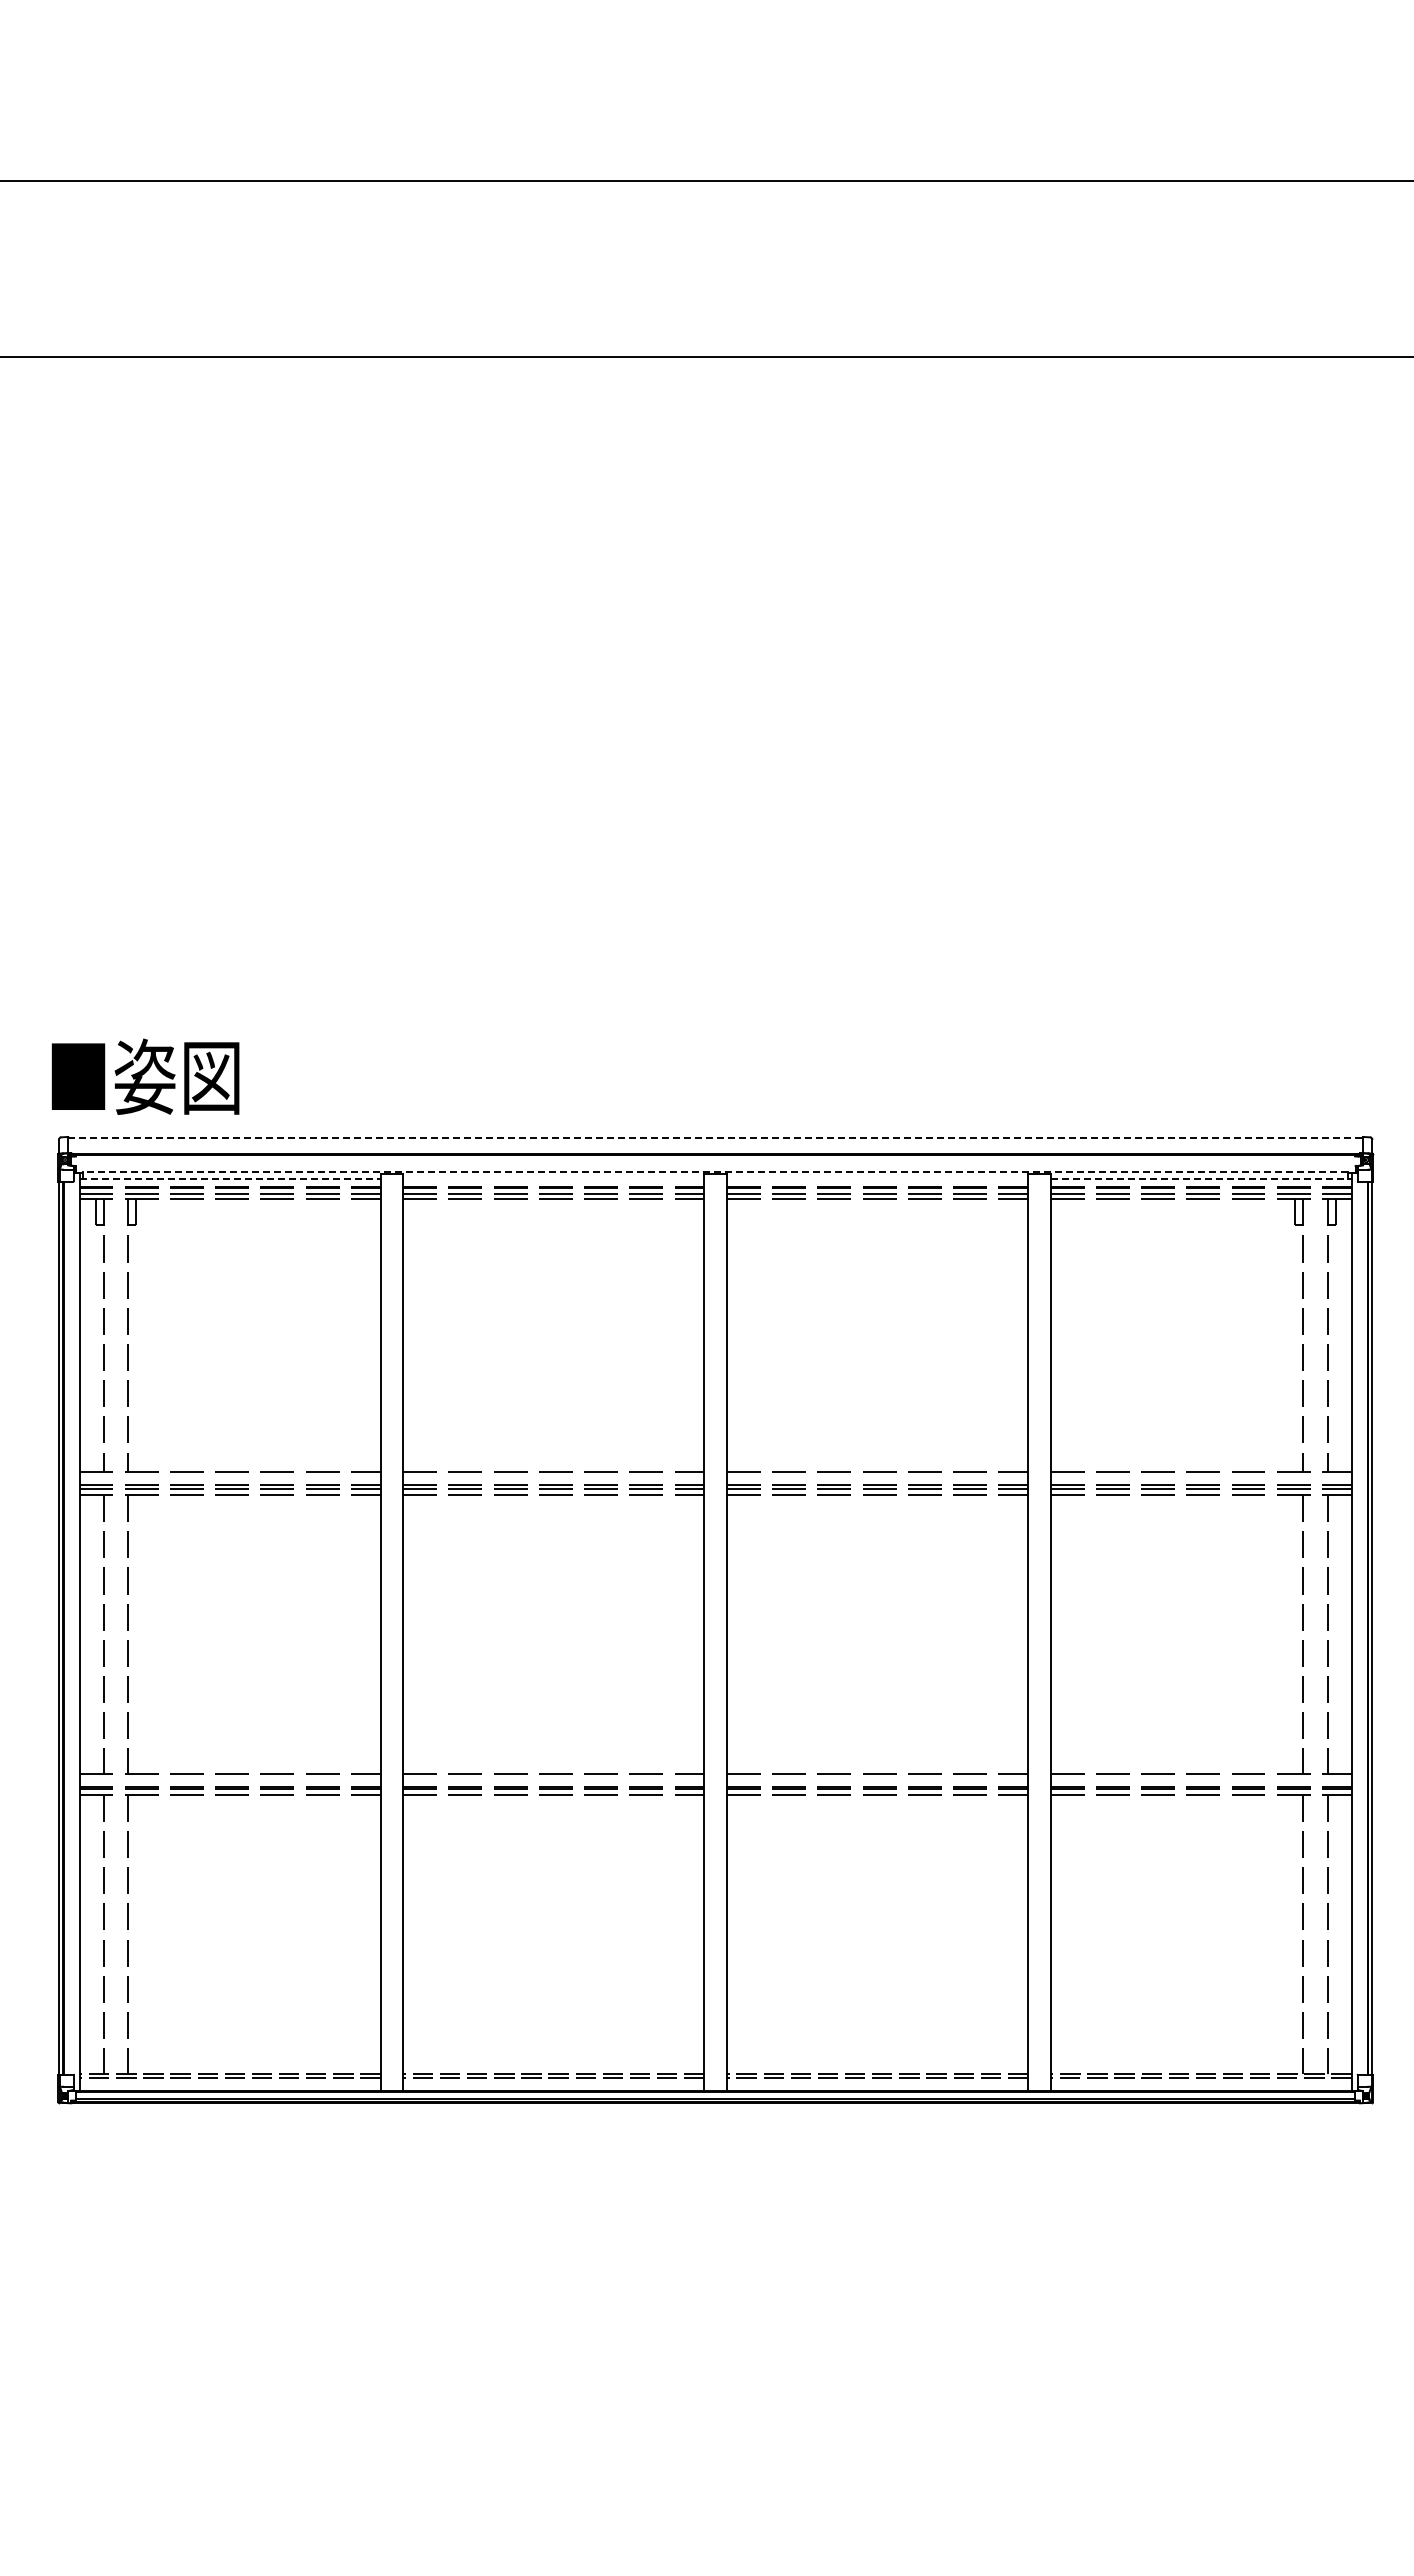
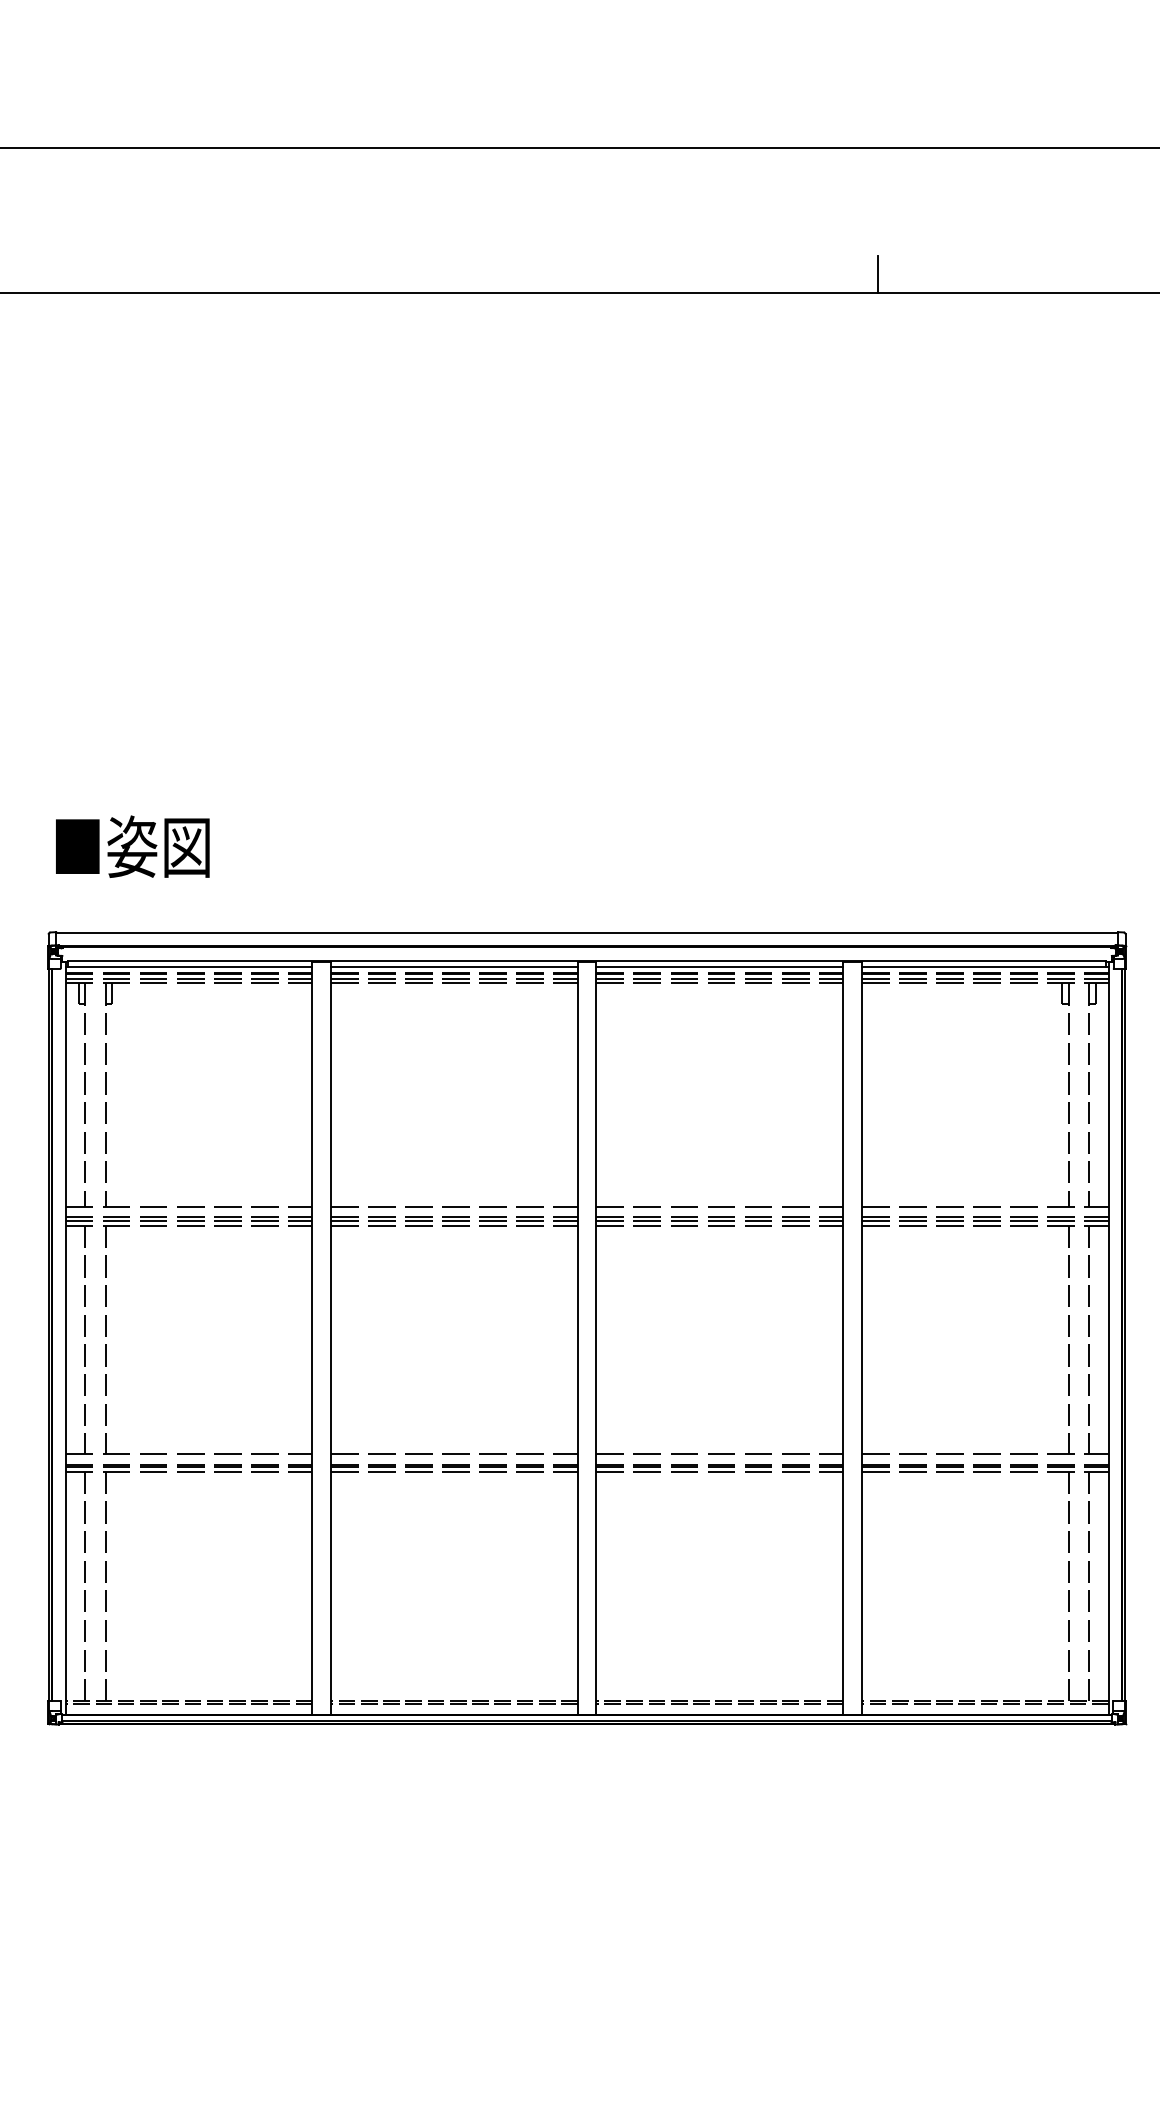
line: (1070, 334) -> (878, 274), added
text: (145, 1076) -> (132, 846), moved
line: (716, 1137) -> (587, 932), dashed -> solid
line: (715, 1172) -> (586, 961), dashed -> solid
line: (230, 1179) -> (189, 967), dashed -> solid
line: (553, 1179) -> (454, 967), added
line: (877, 1179) -> (719, 967), added
line: (1201, 1179) -> (985, 967), dashed -> solid

